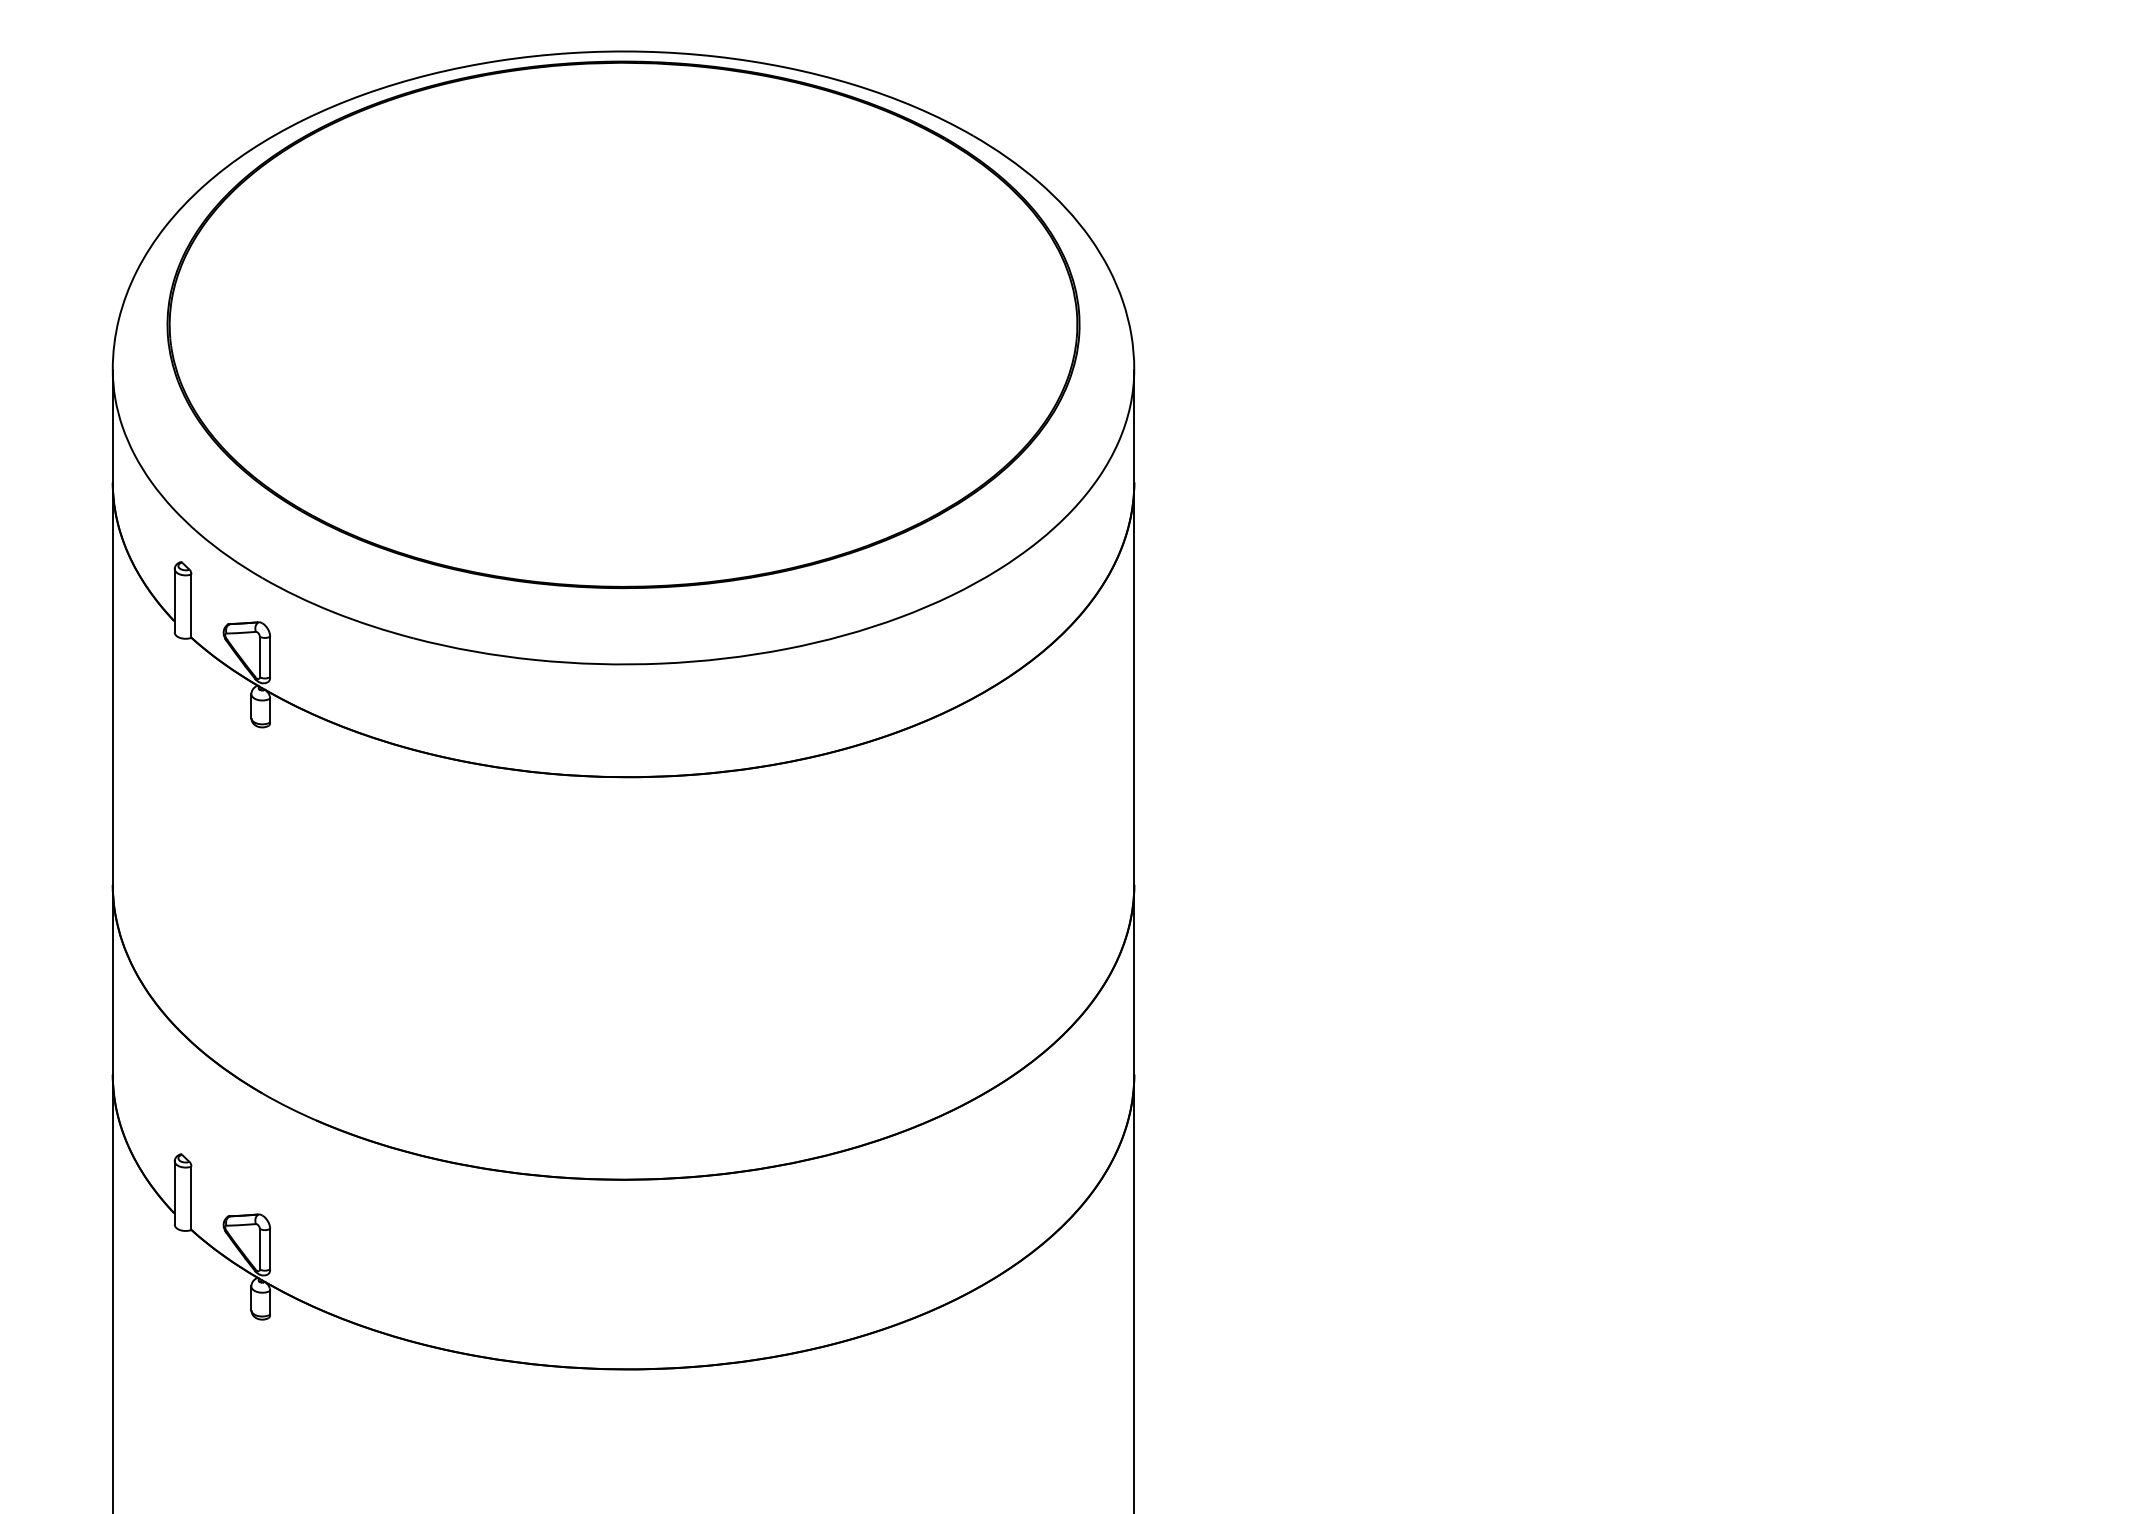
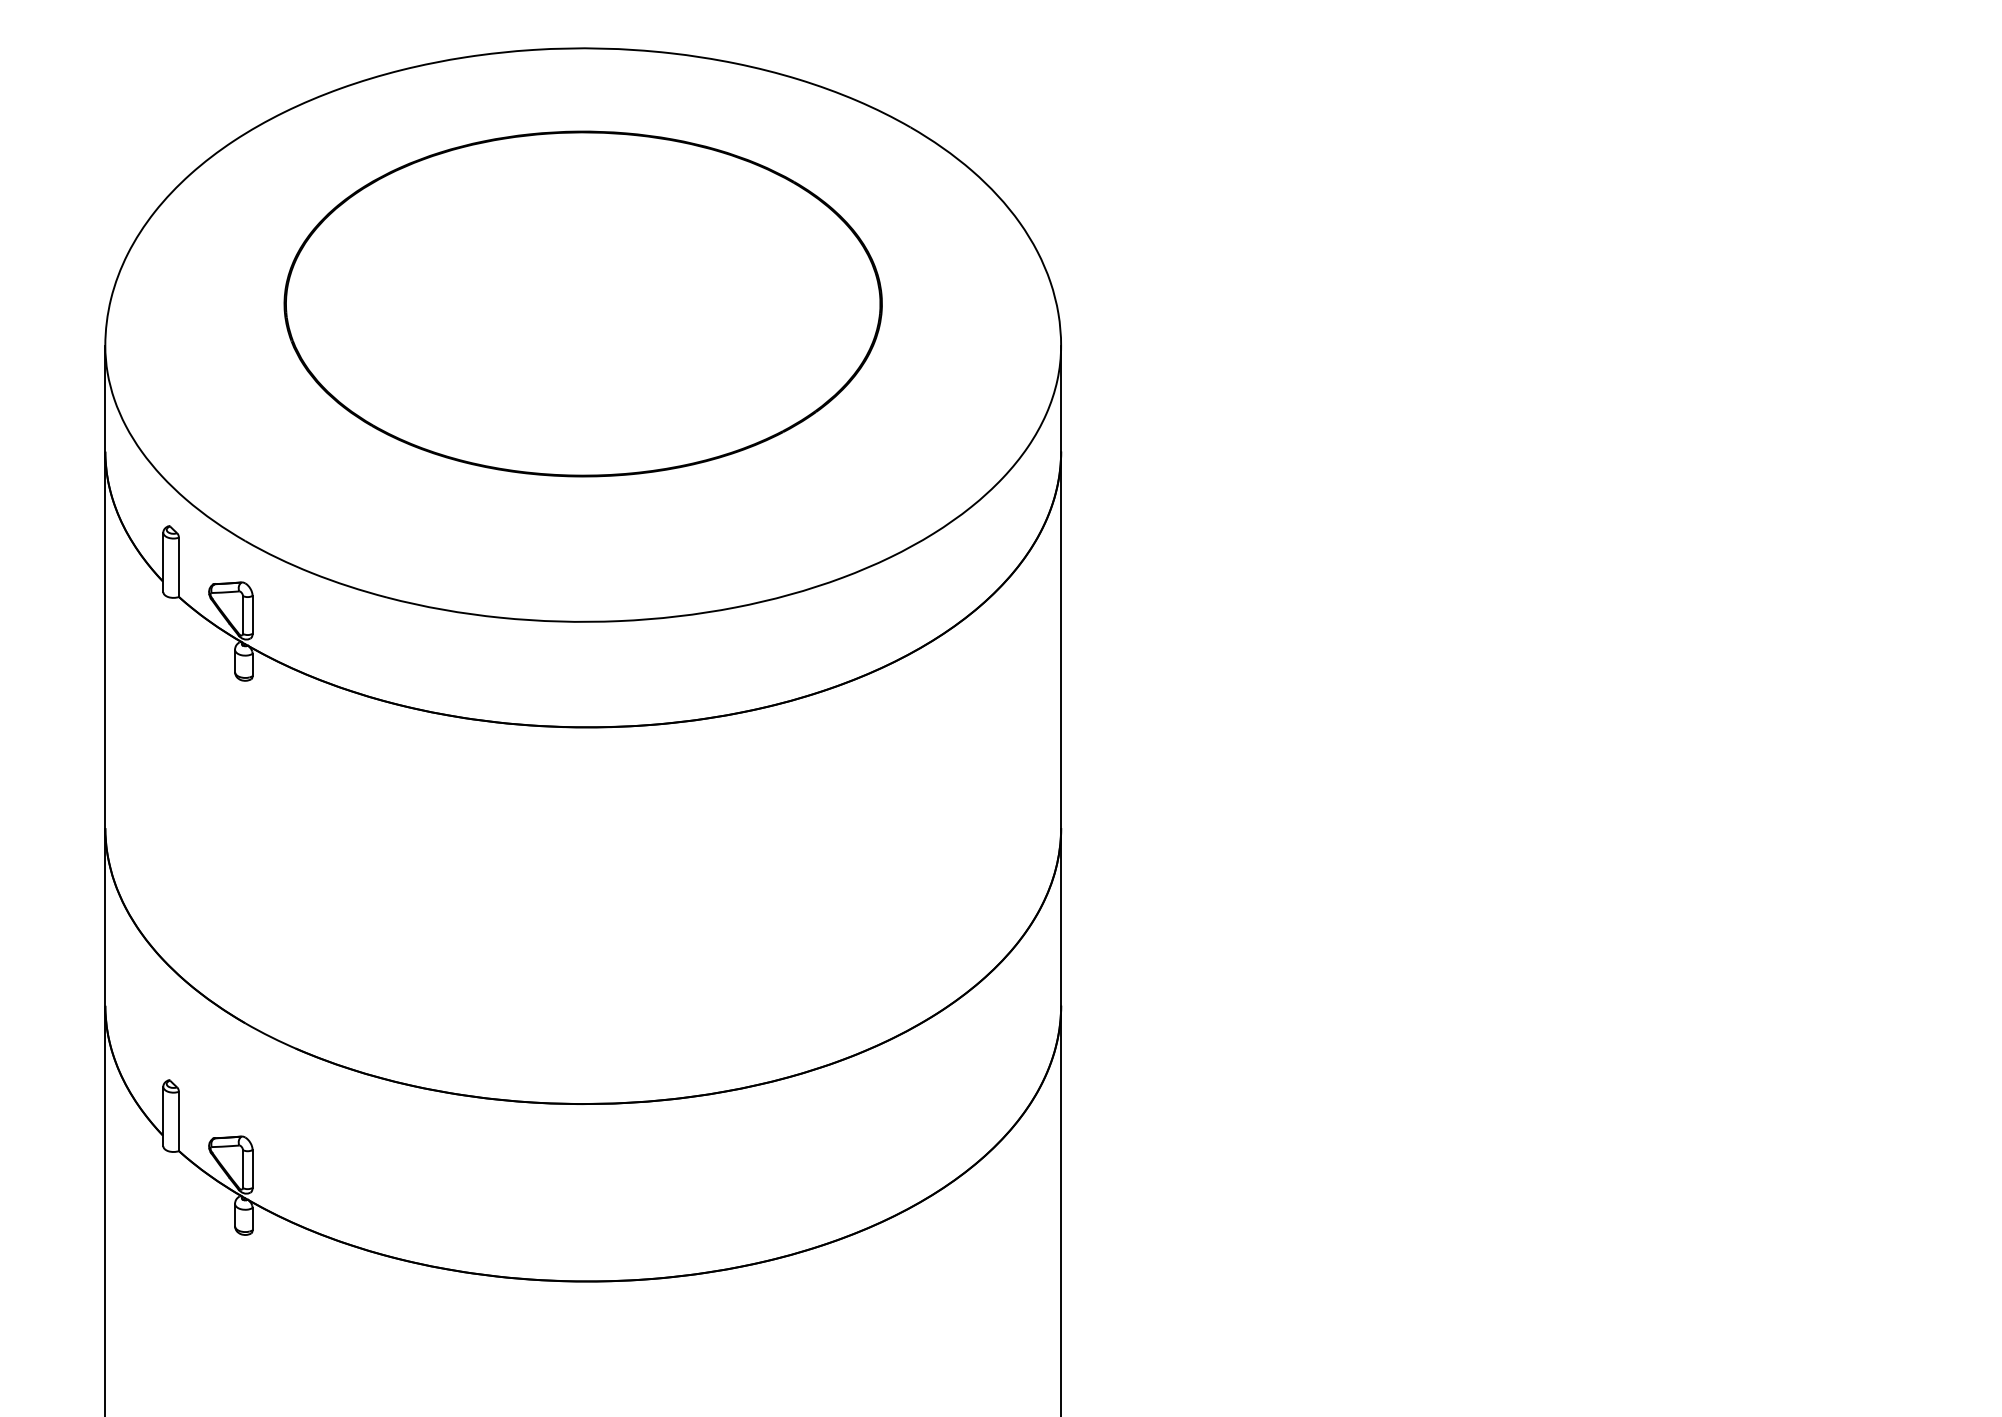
part: (623, 324) -> (583, 303), size x0.7

